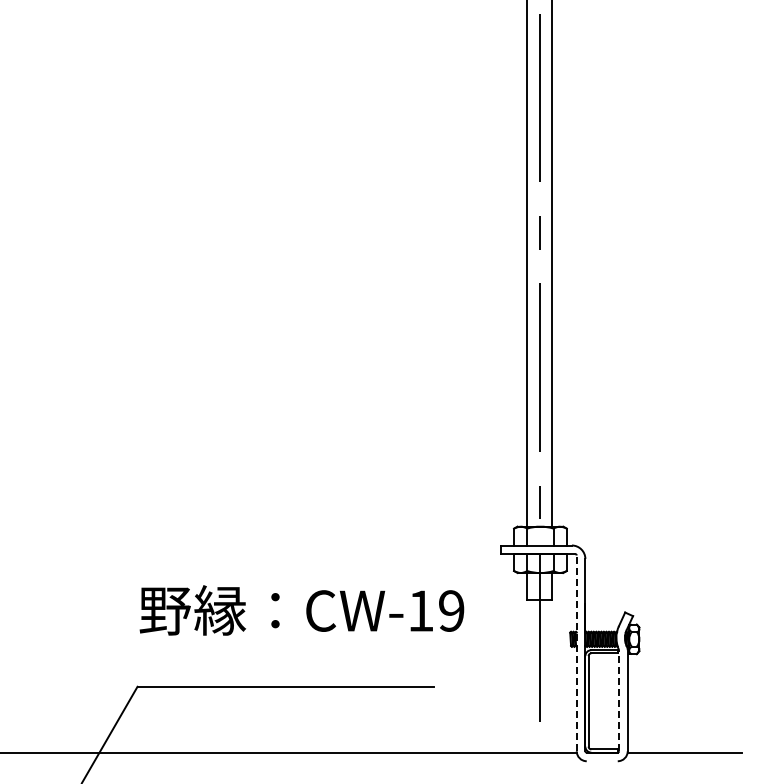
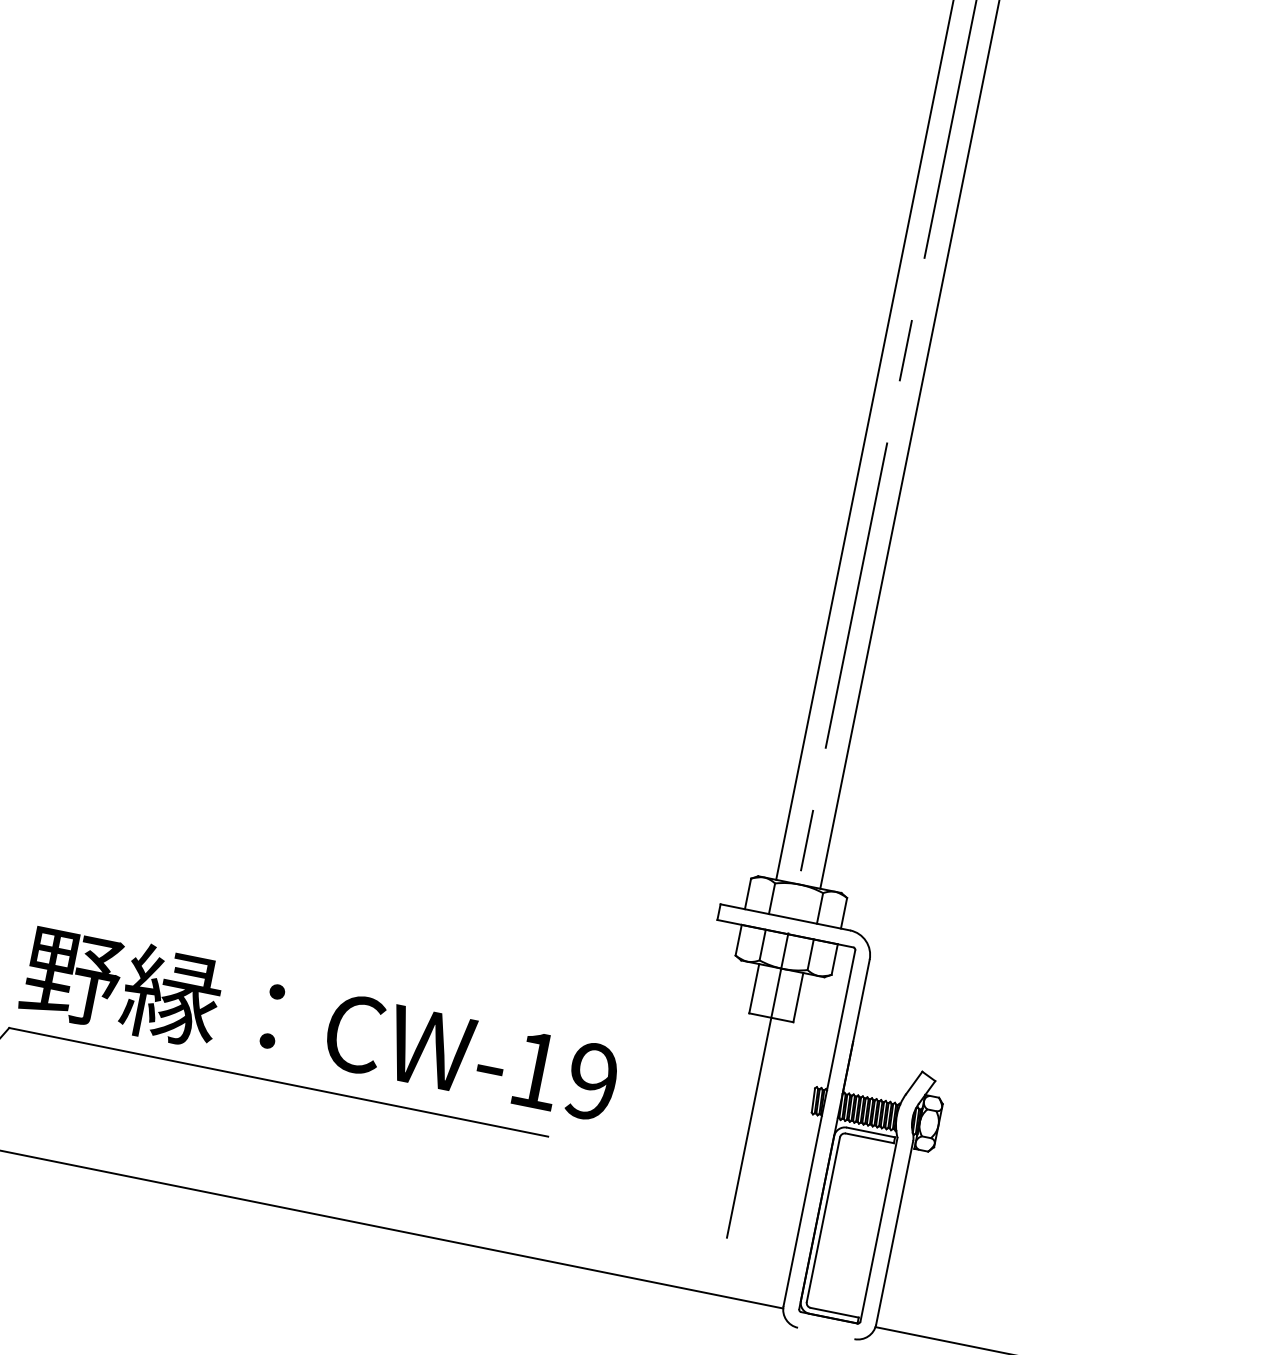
text: (301, 610) -> (319, 1025), moved
line: (576, 653) -> (818, 1128), dashed -> solid
line: (619, 700) -> (879, 1229), dashed -> solid

